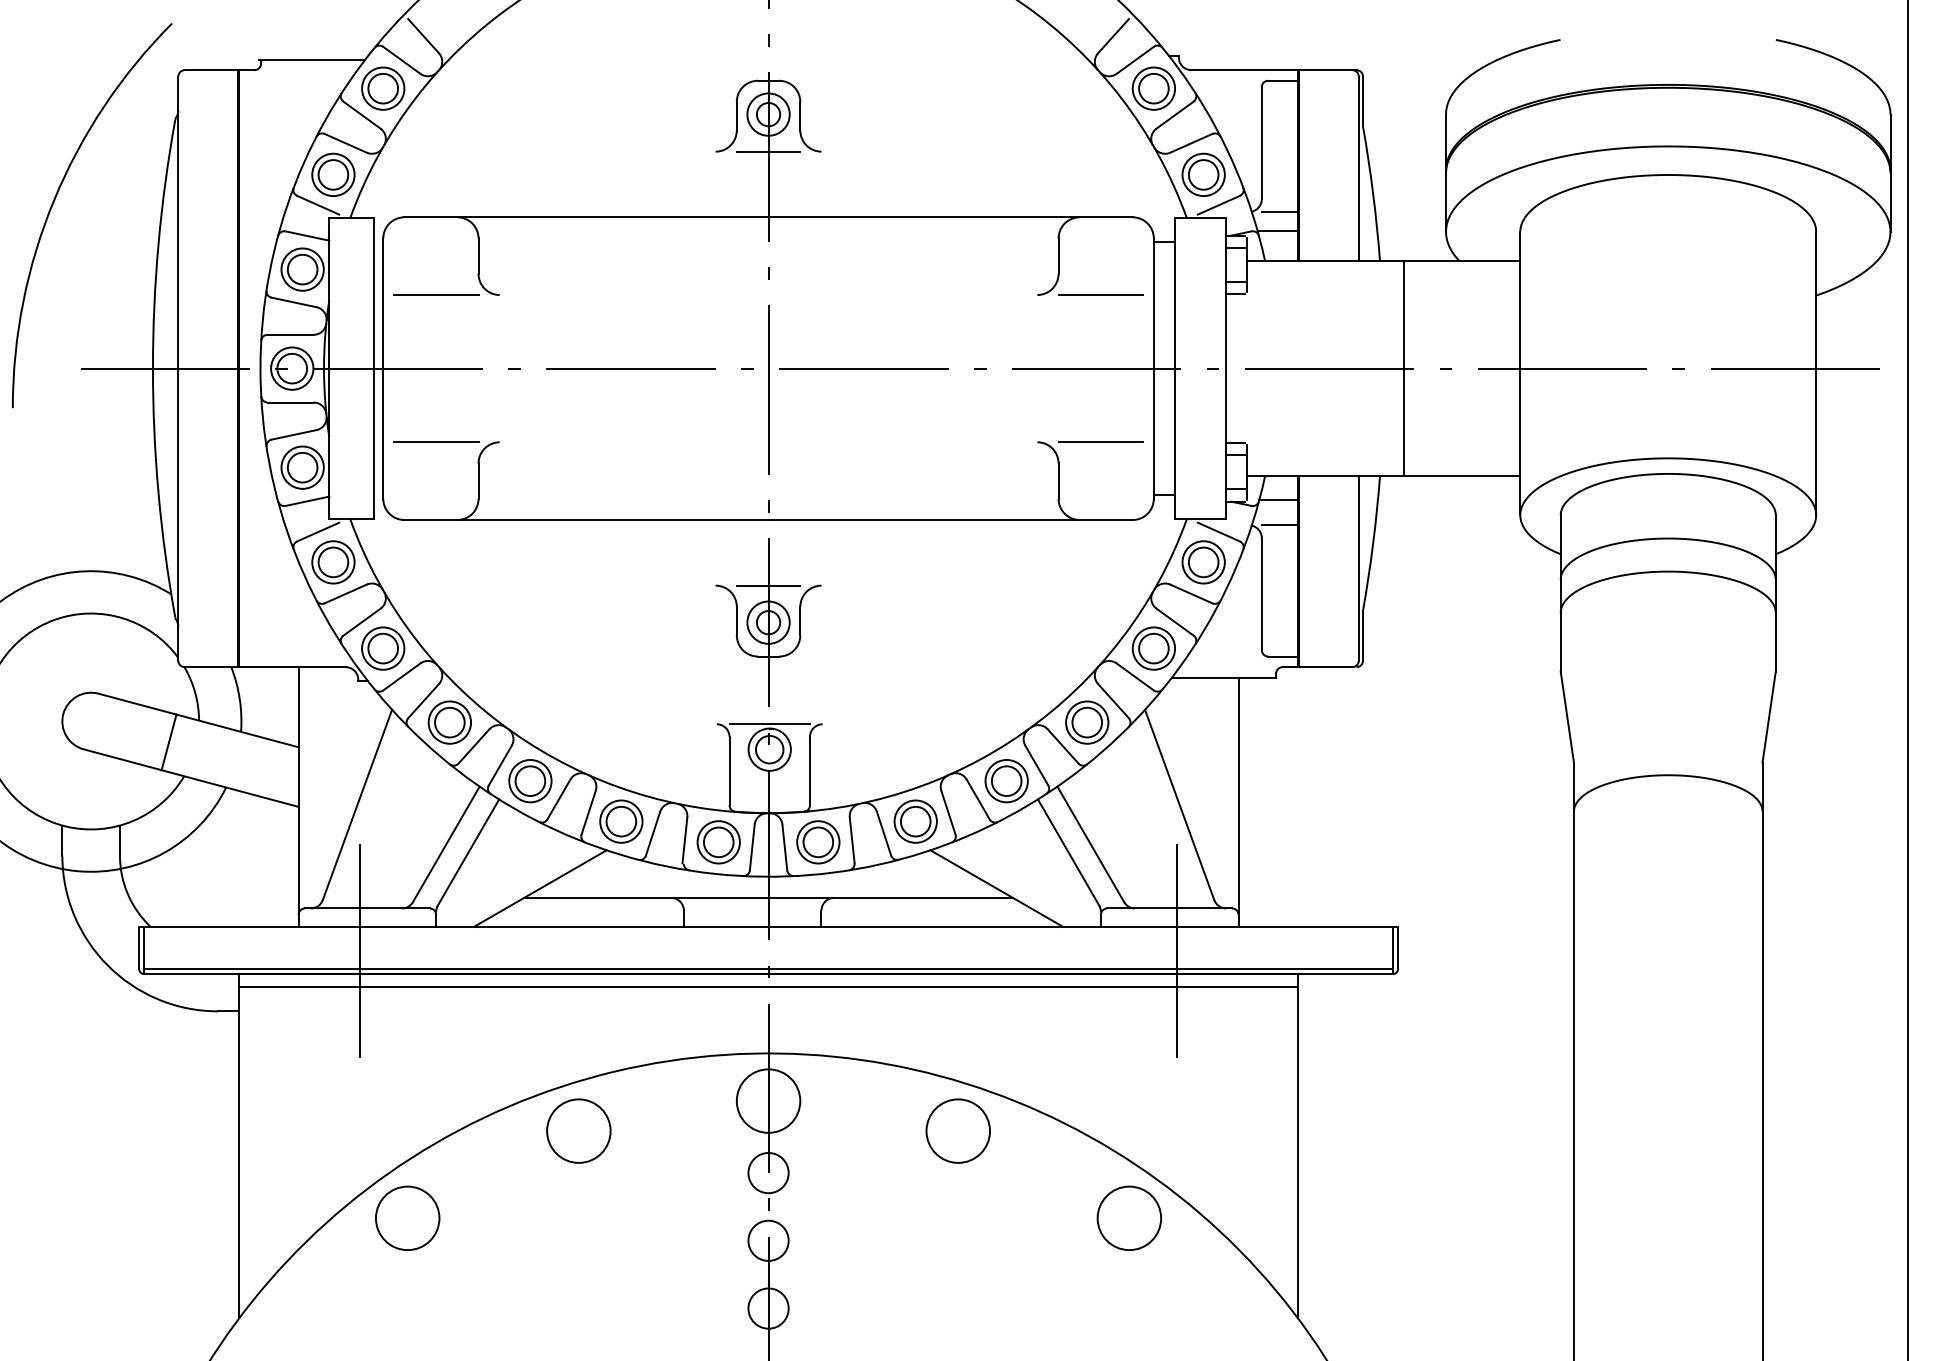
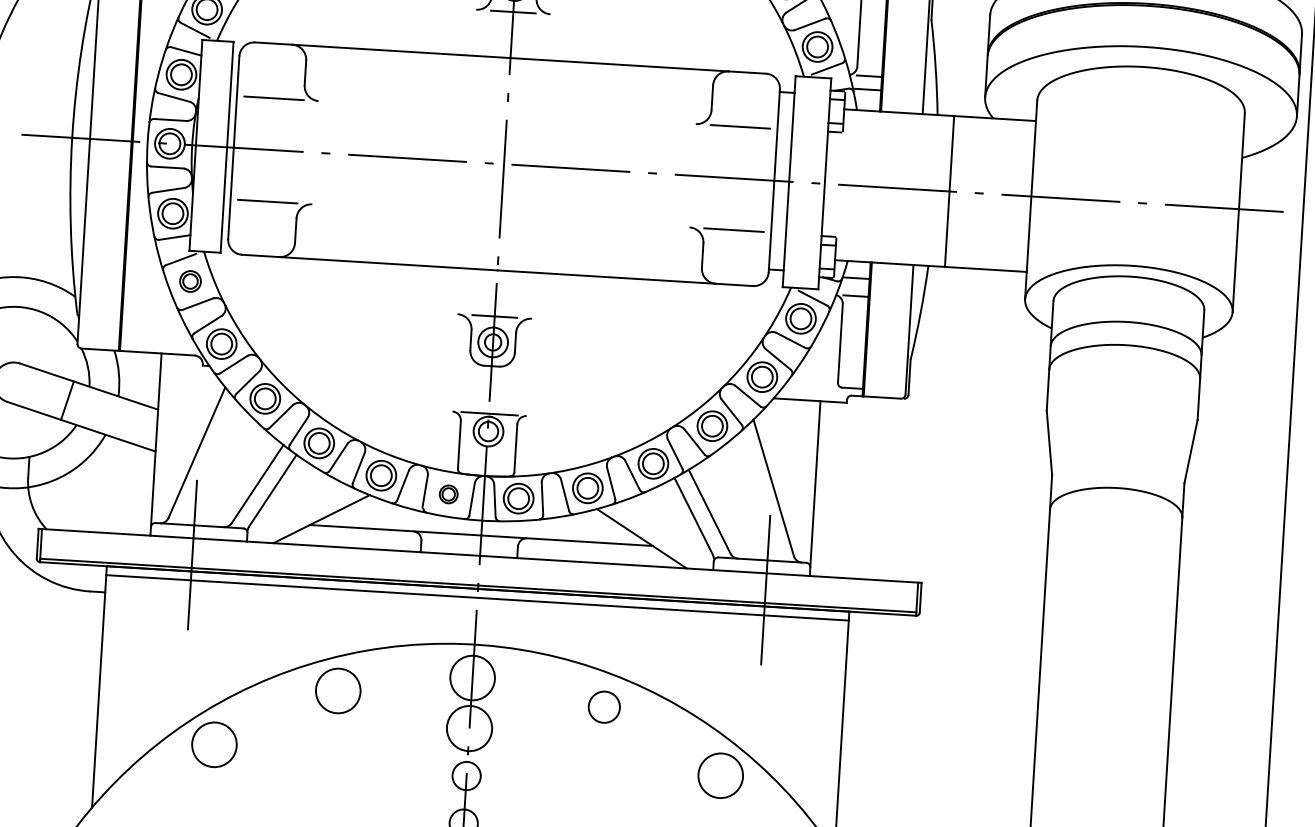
part: (333, 562) -> (190, 281), size x0.7
part: (718, 842) -> (448, 494), size x0.6
circle: (957, 1130) -> (603, 706), size x0.7
circle: (768, 1172) -> (469, 728), size x1.6

